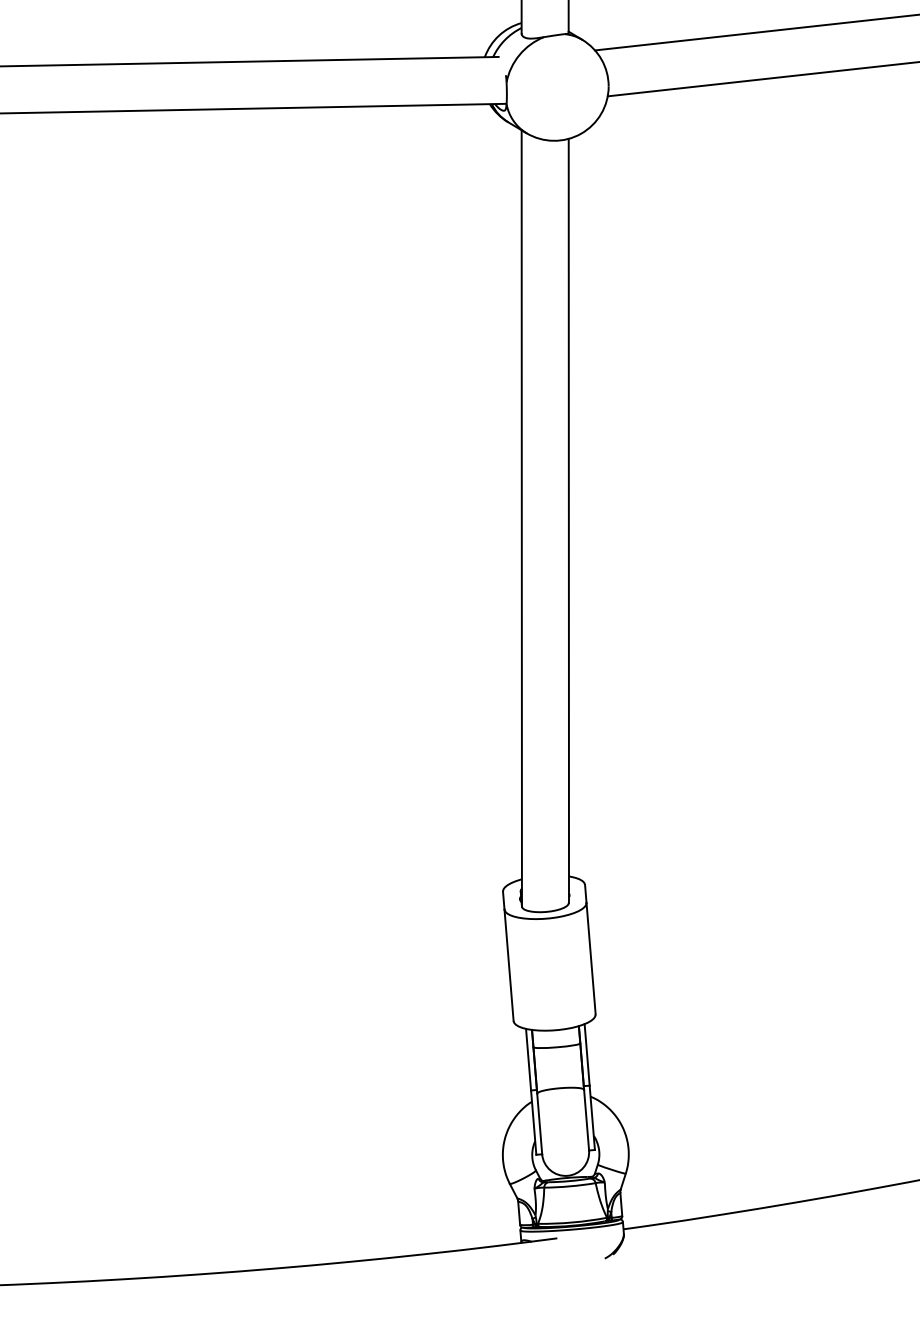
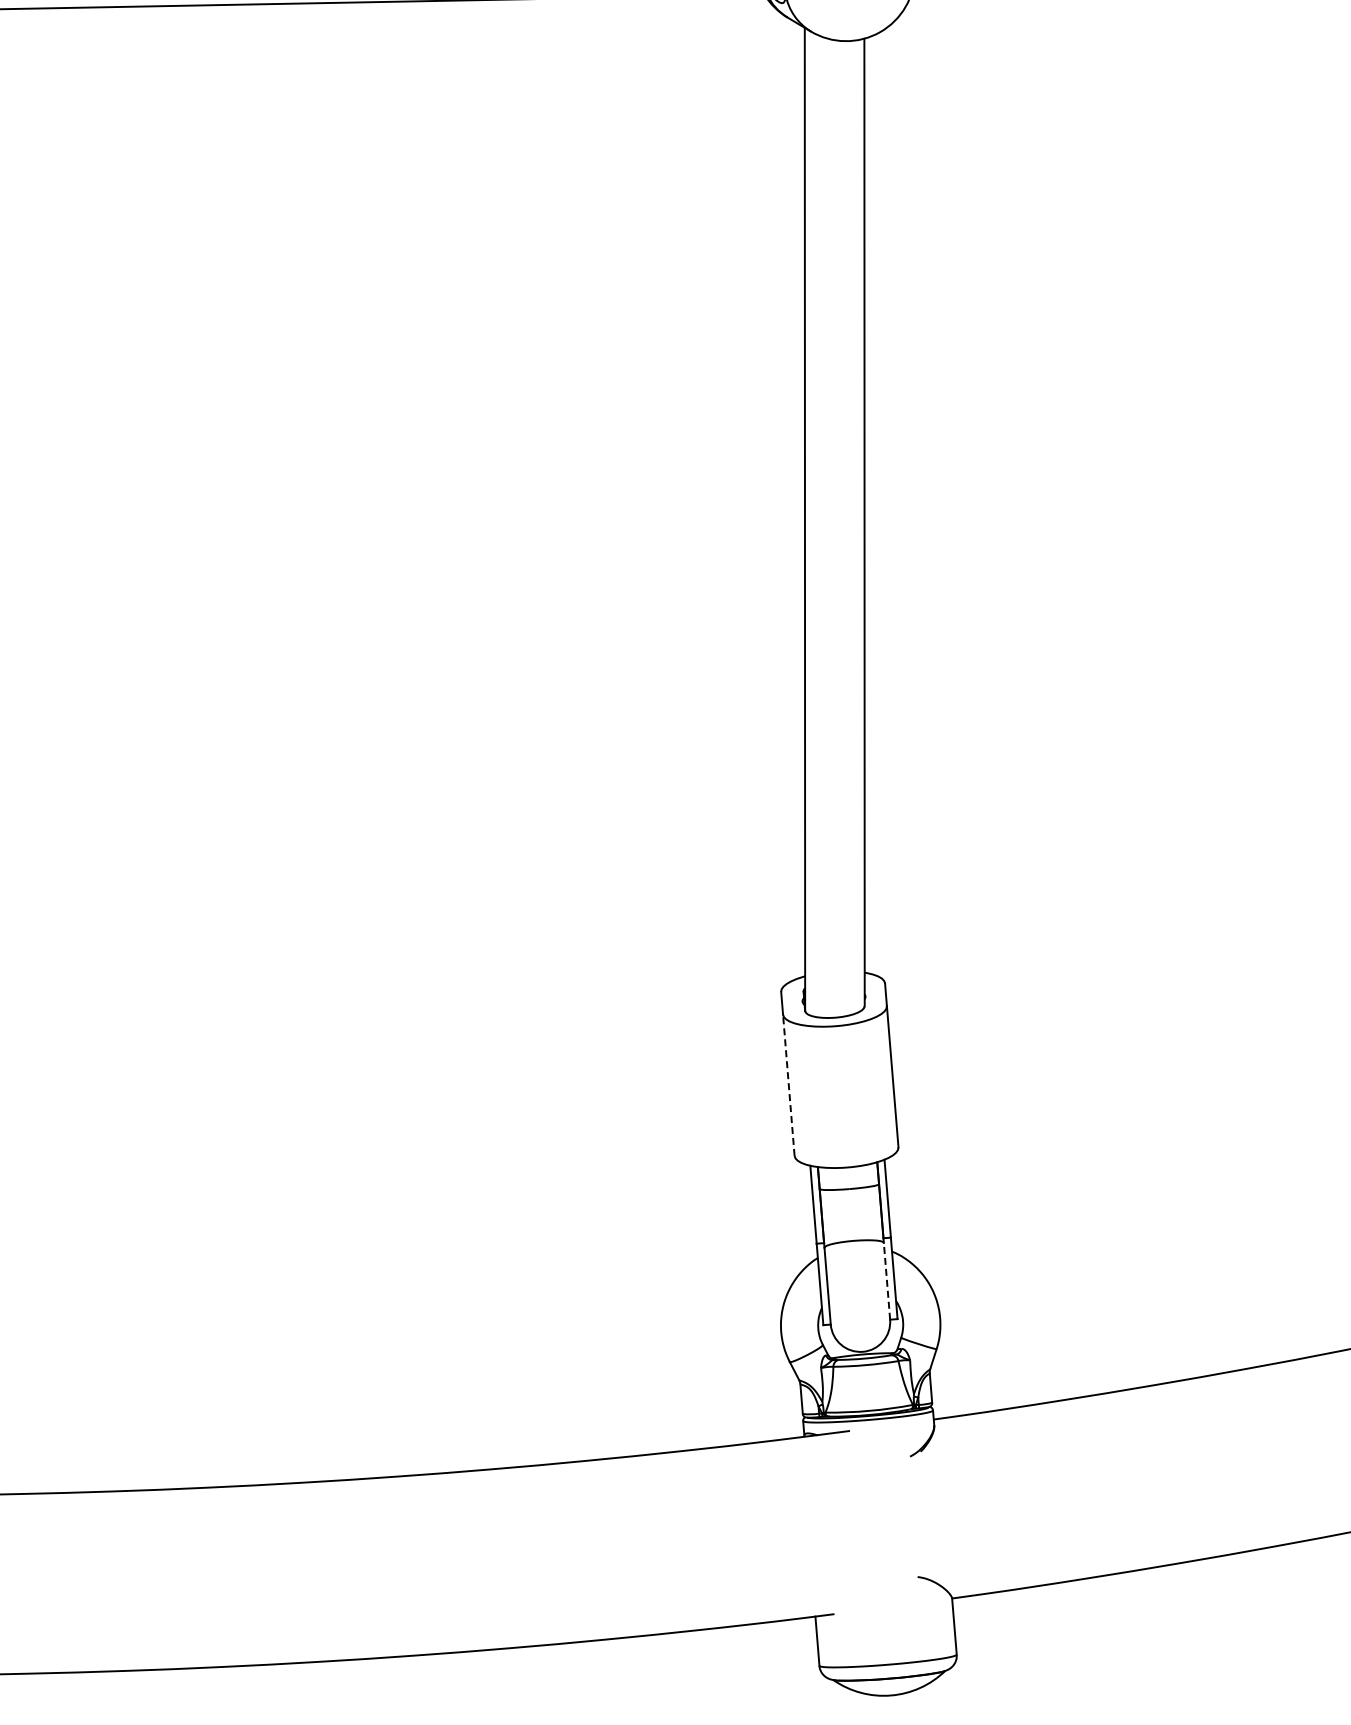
line: (508, 965) -> (788, 1085), solid -> dashed
line: (586, 1120) -> (887, 1281), solid -> dashed

